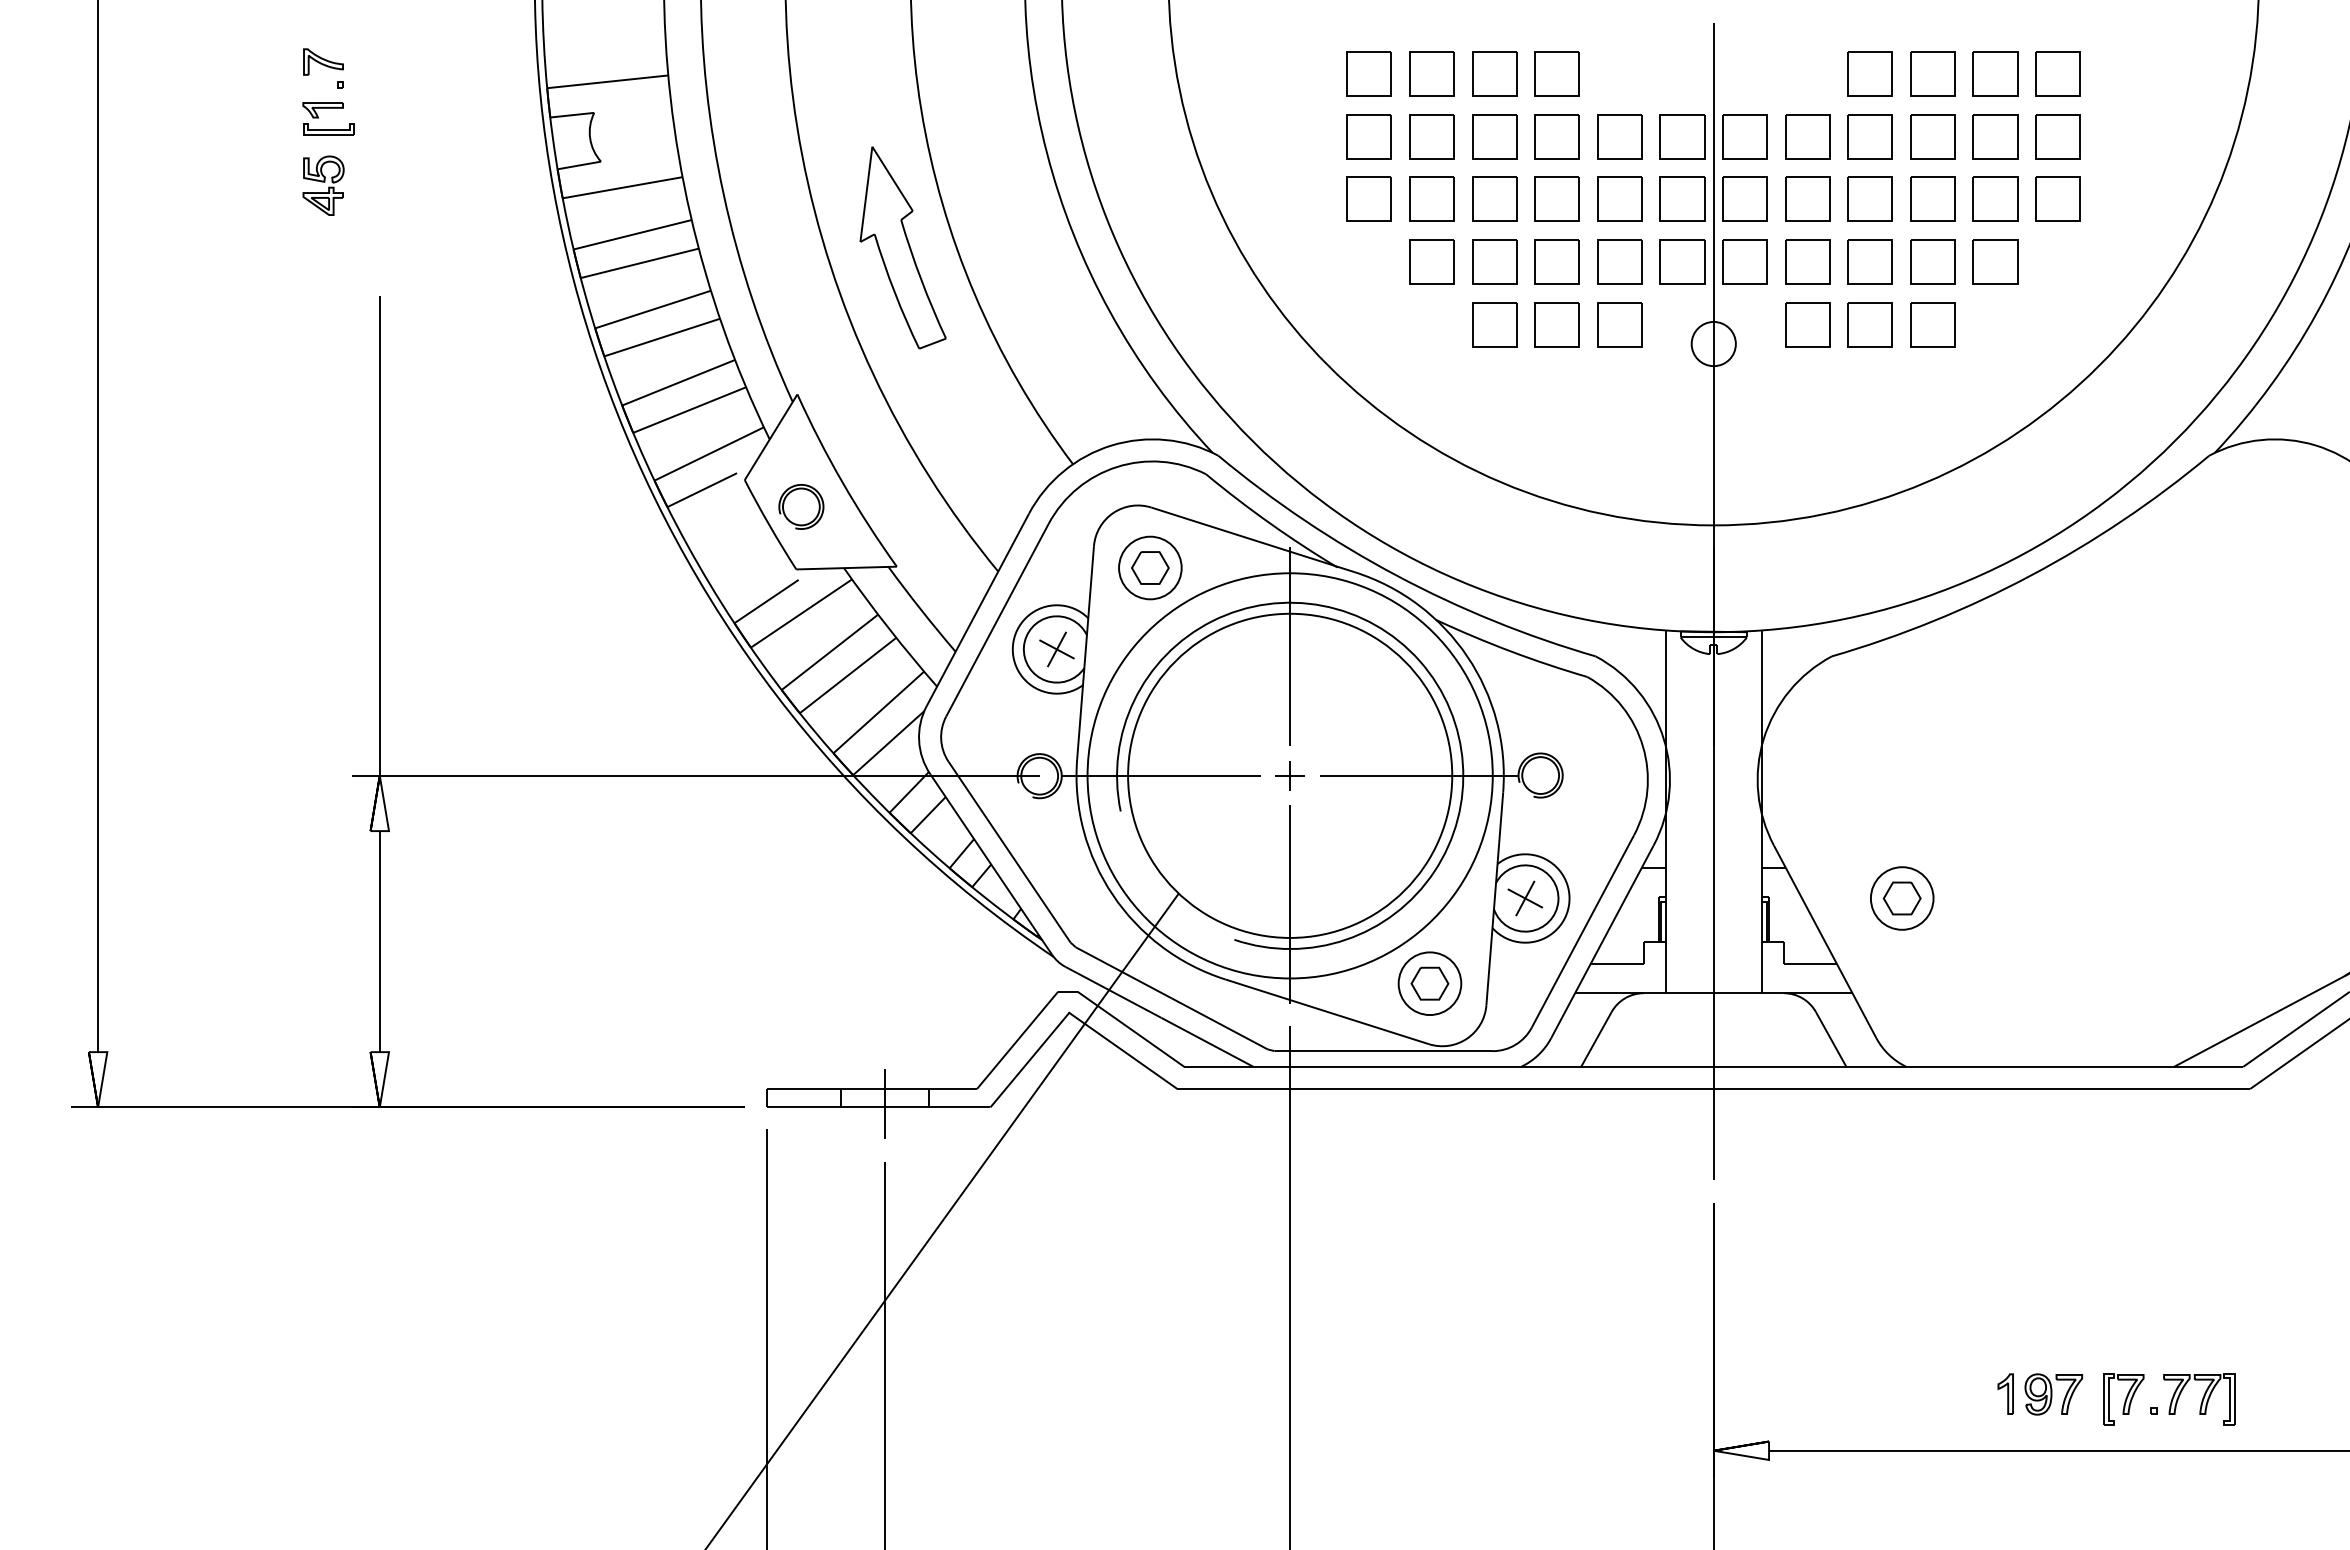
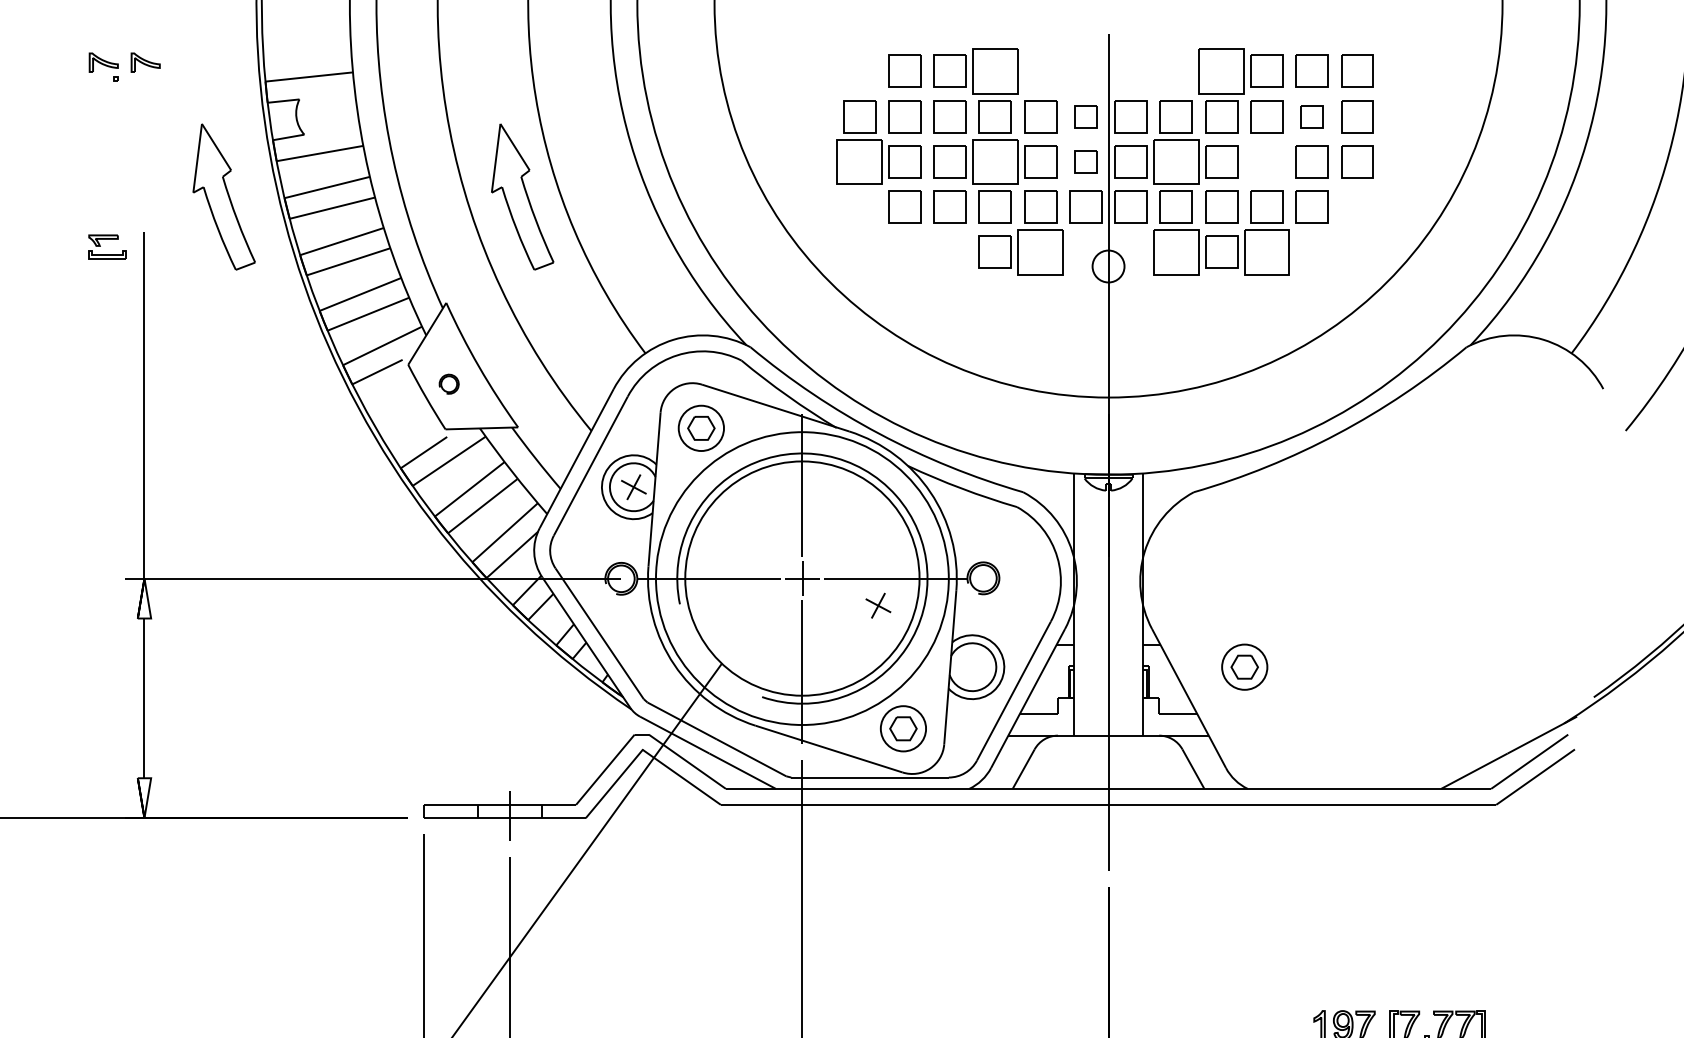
part: (381, 61) -> (145, 62), added
part: (1368, 73) -> (859, 70), removed
part: (1556, 73) -> (994, 70), size x1.4
part: (1869, 73) -> (1221, 70), size x1.4
part: (319, 118) -> (100, 246), moved
part: (1682, 136) -> (1085, 116), size x0.7
part: (1995, 136) -> (1312, 116), size x0.7
part: (323, 185) -> (103, 151), removed
part: (1368, 198) -> (859, 161), size x1.4
part: (1556, 198) -> (994, 161), size x1.4
part: (1682, 198) -> (1085, 161), size x0.7
part: (1807, 198) -> (1176, 161), size x1.4
part: (1932, 198) -> (1266, 161), removed
part: (489, 247) -> (223, 196), added
part: (1494, 324) -> (950, 252), removed
part: (1619, 324) -> (1040, 252), size x1.4
part: (1807, 324) -> (1176, 252), size x1.4
part: (1932, 324) -> (1266, 252), size x1.4
part: (801, 506) -> (449, 383), size x0.6
part: (1289, 775) -> (801, 578), size x1.6
part: (1525, 898) -> (878, 605), moved

